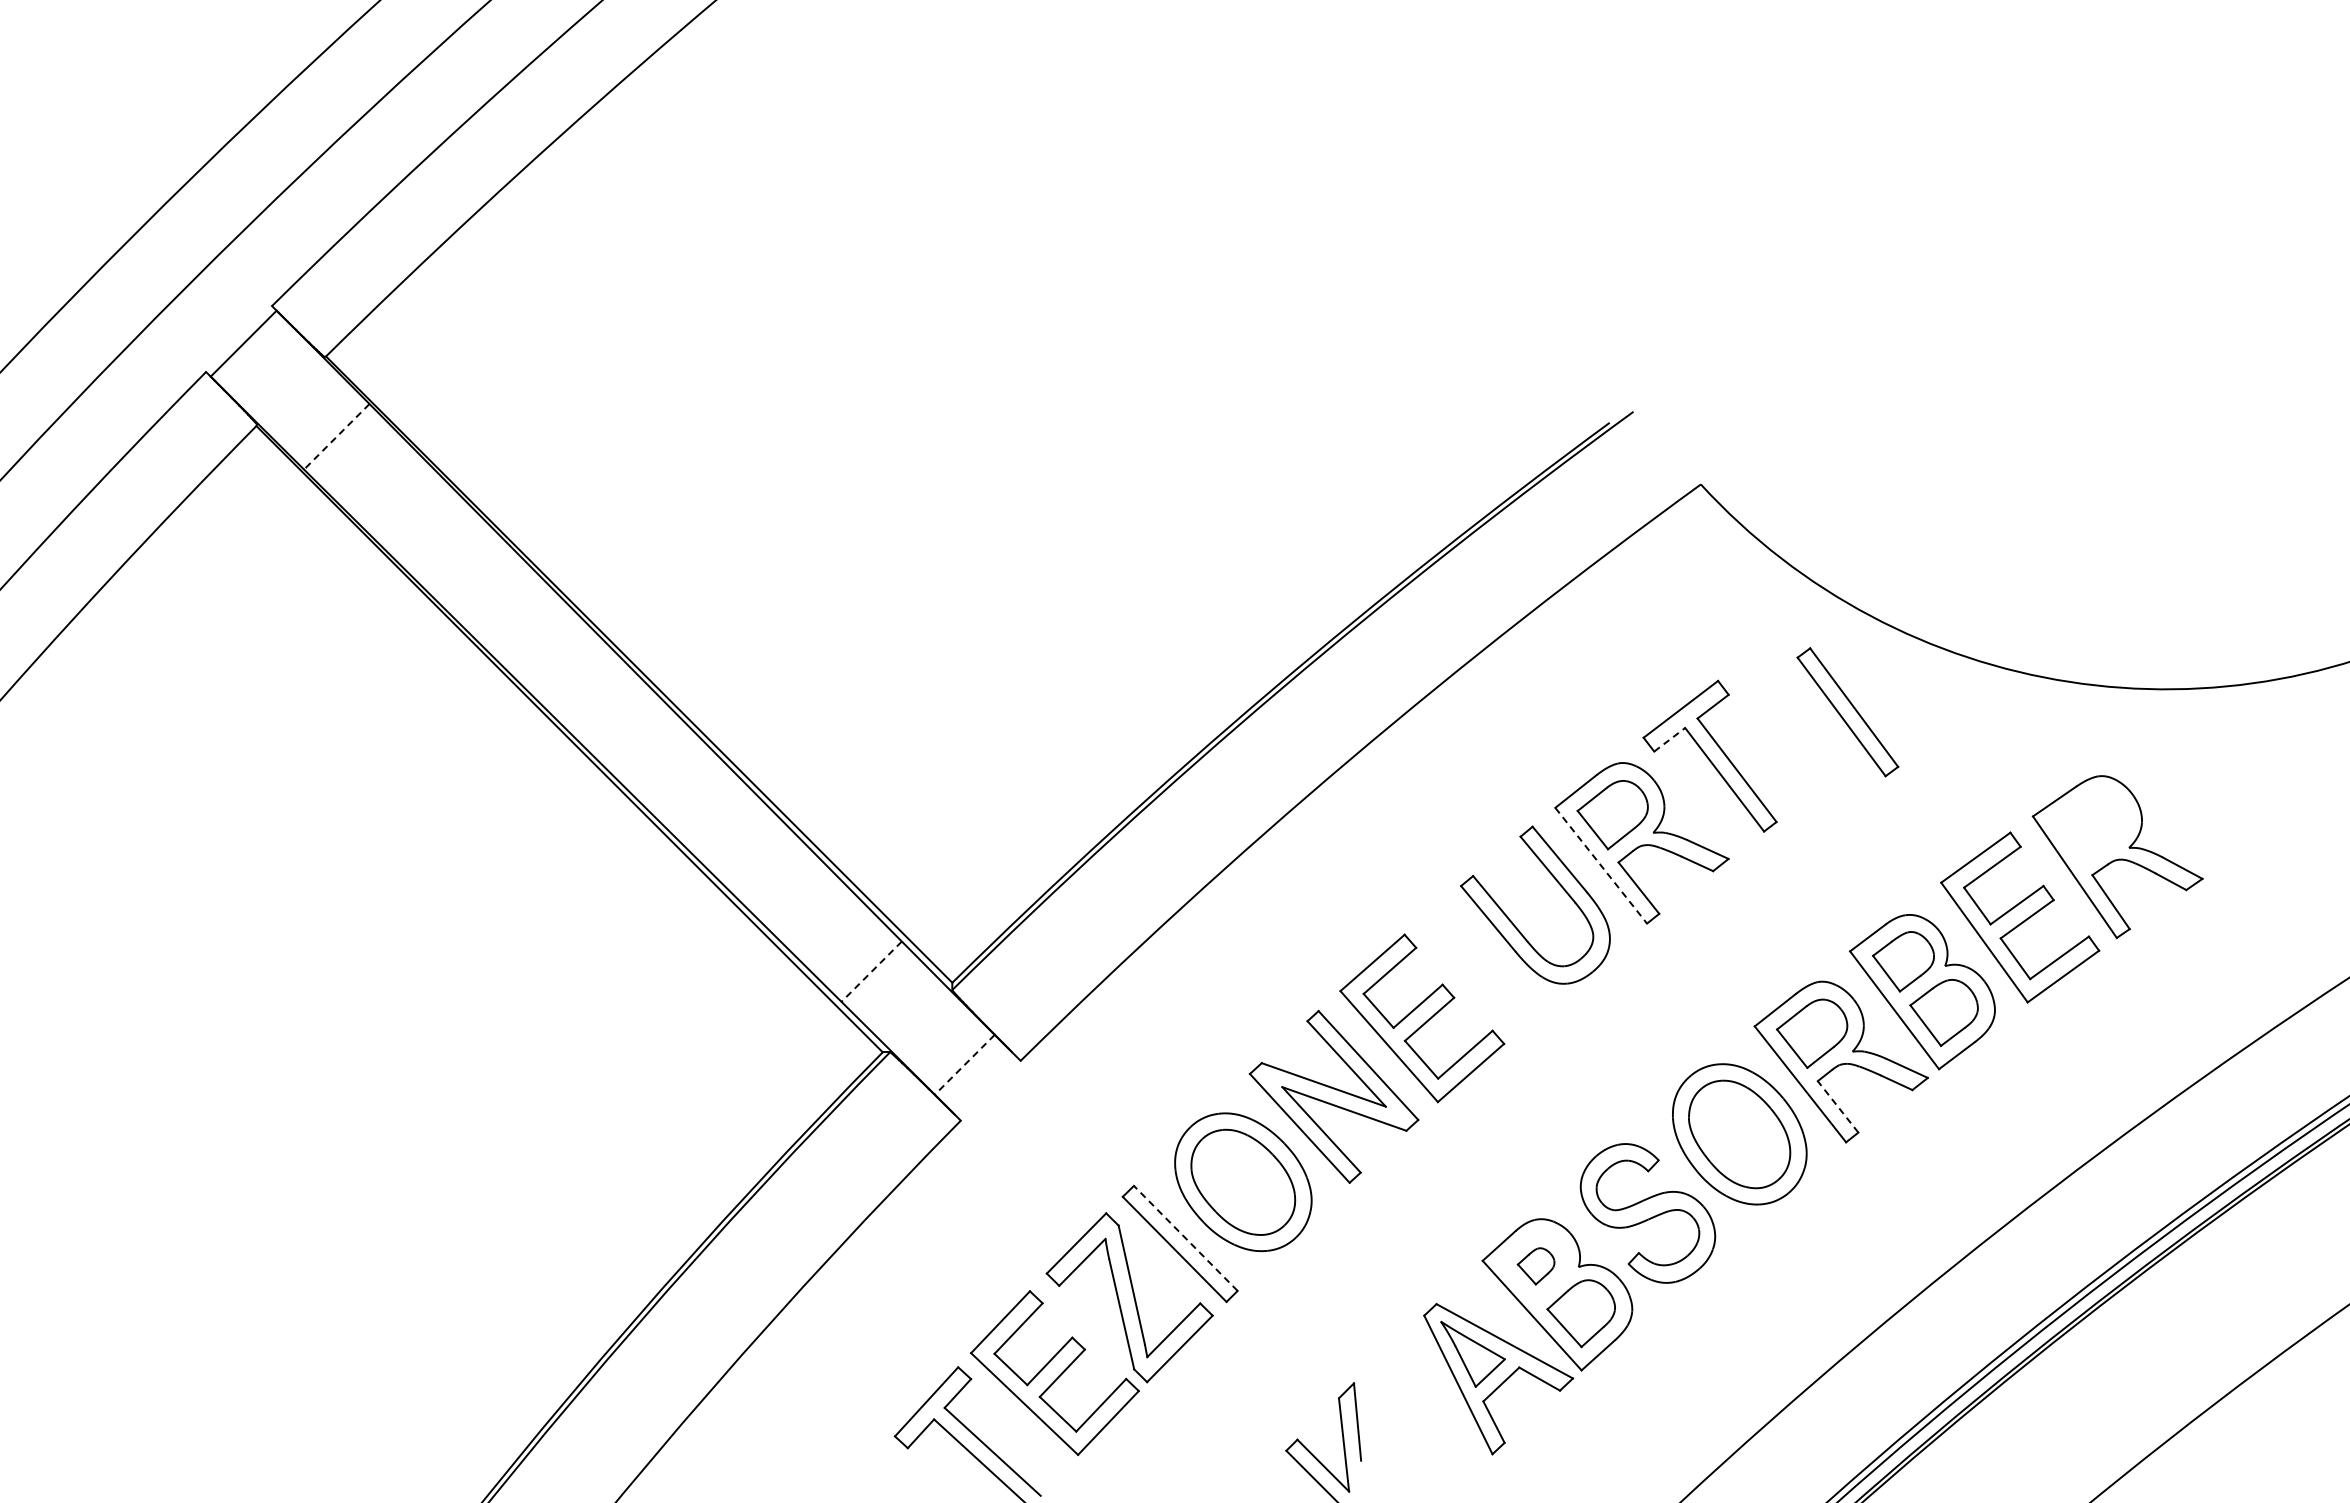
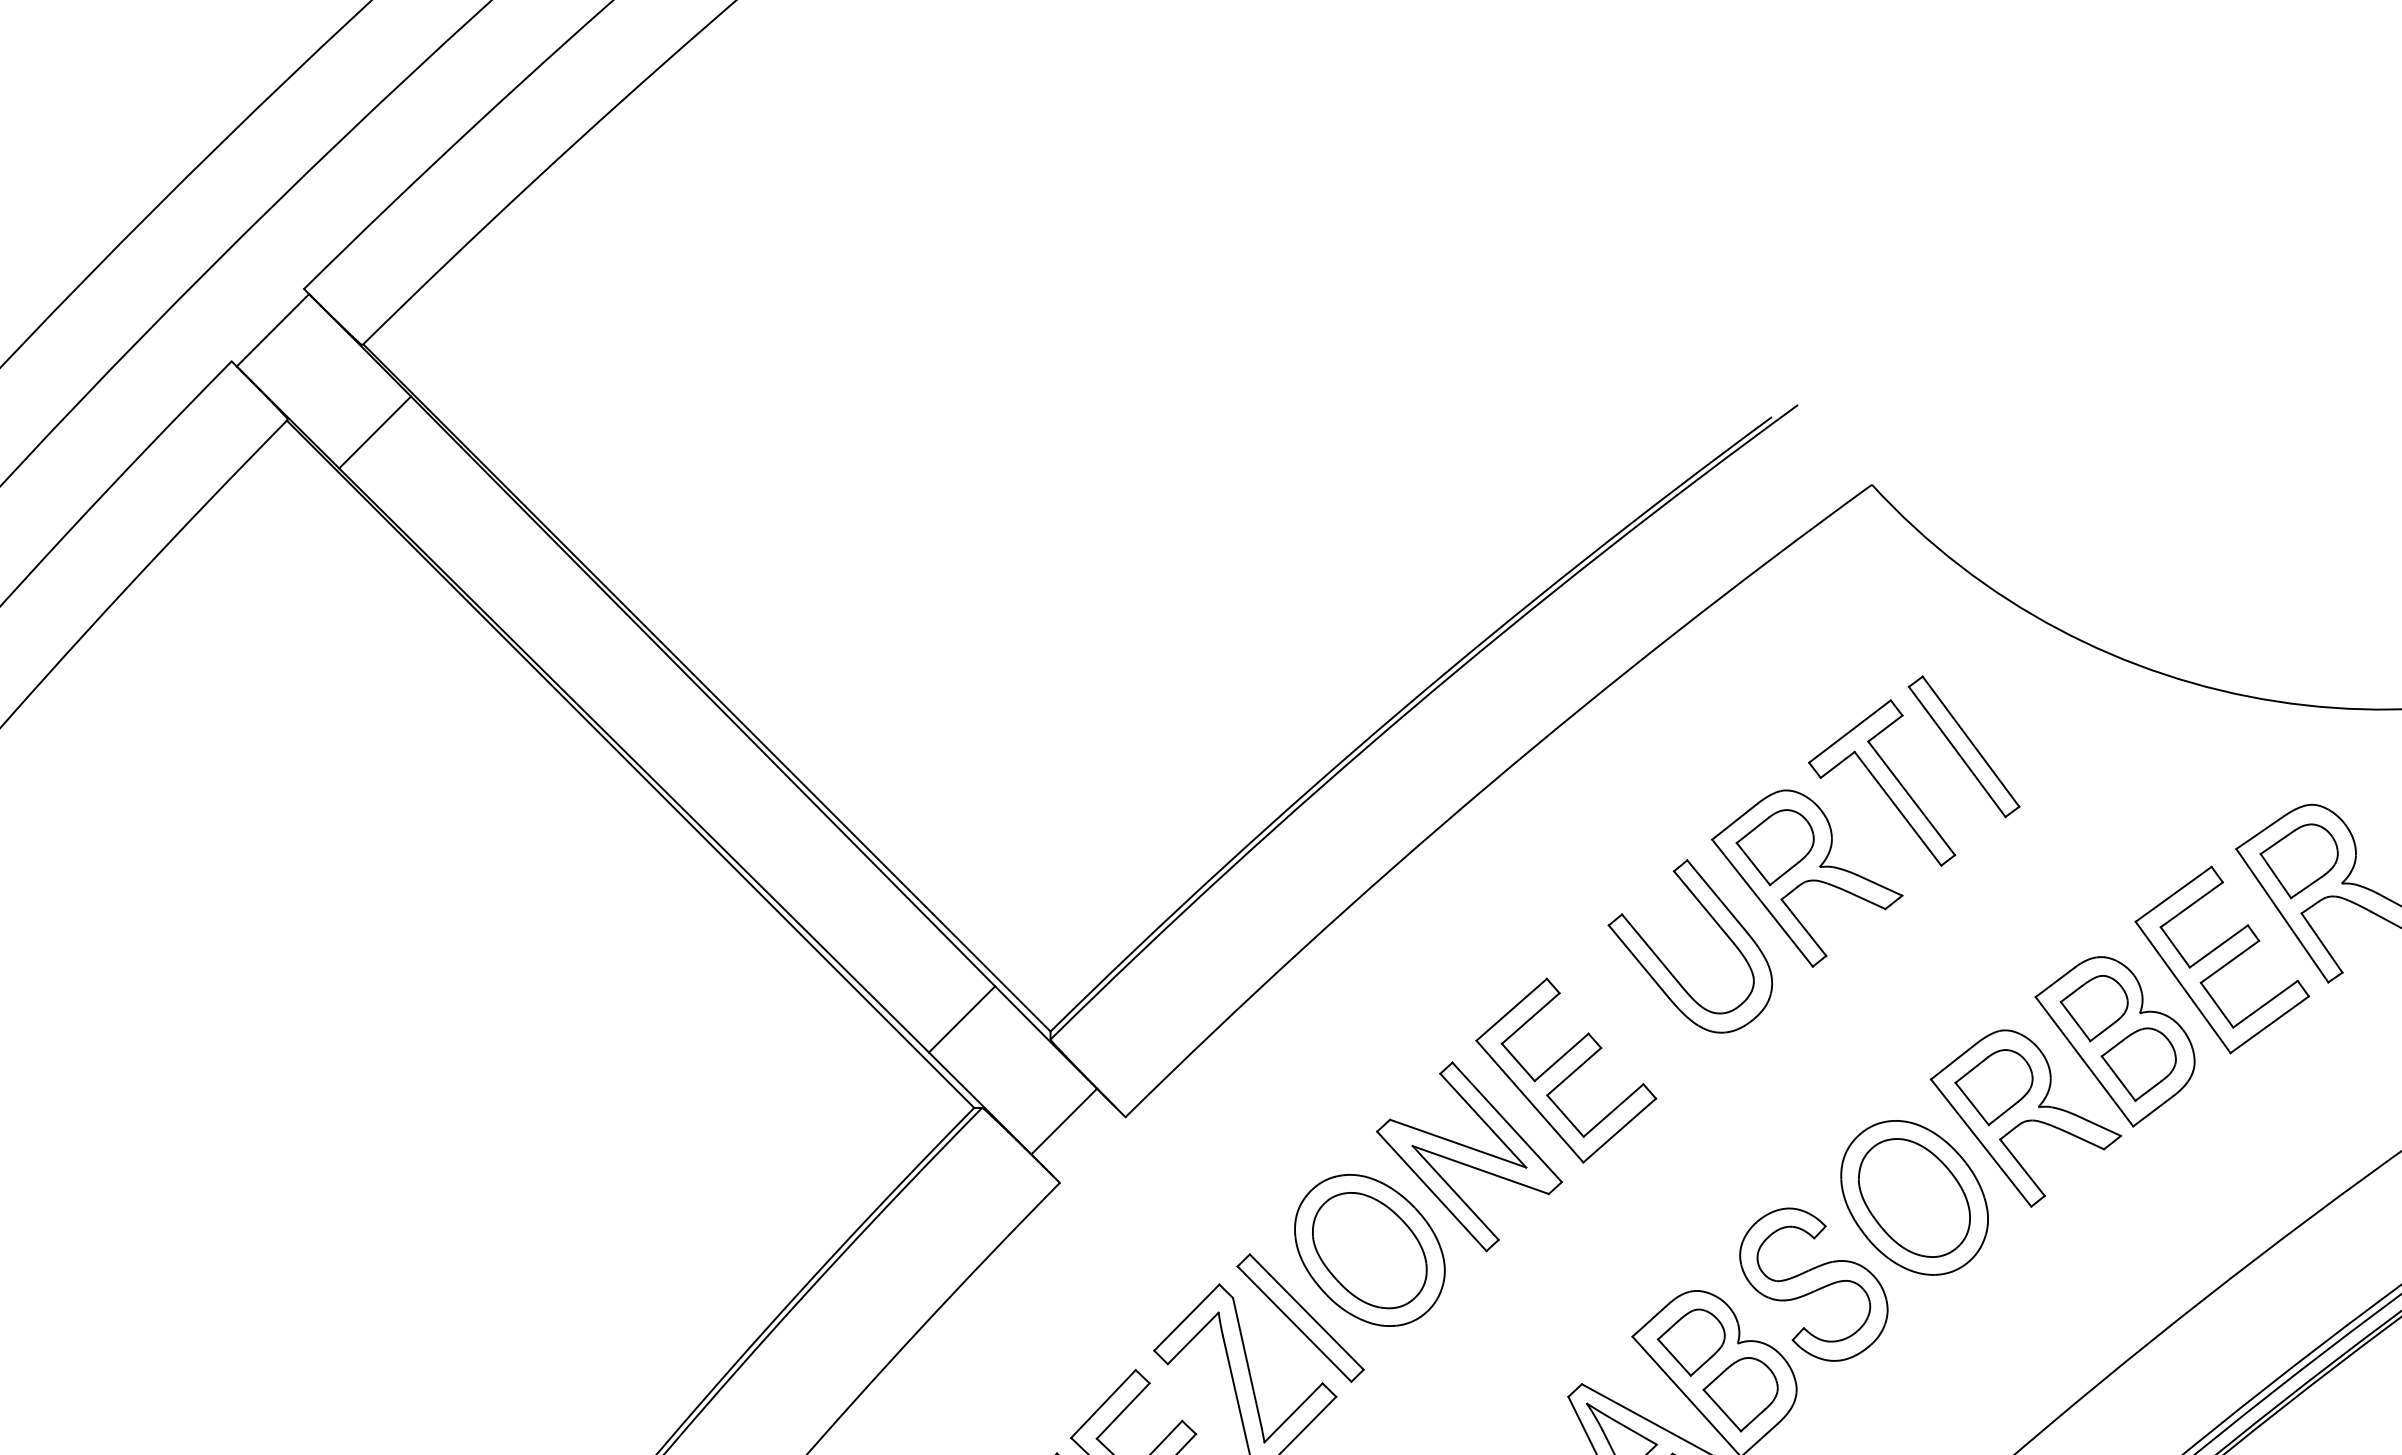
line: (336, 437) -> (374, 433), dashed -> solid
part: (1847, 712) -> (1963, 747), moved
line: (1670, 739) -> (1838, 764), dashed -> solid
part: (2090, 827) -> (2299, 861), added
line: (1601, 865) -> (1762, 902), dashed -> solid
line: (871, 971) -> (961, 1019), dashed -> solid
line: (964, 1065) -> (1063, 1122), dashed -> solid
line: (1838, 1106) -> (2022, 1167), dashed -> solid
line: (1185, 1238) -> (1306, 1312), dashed -> solid
part: (1535, 1266) -> (1690, 1342), size x1.67

